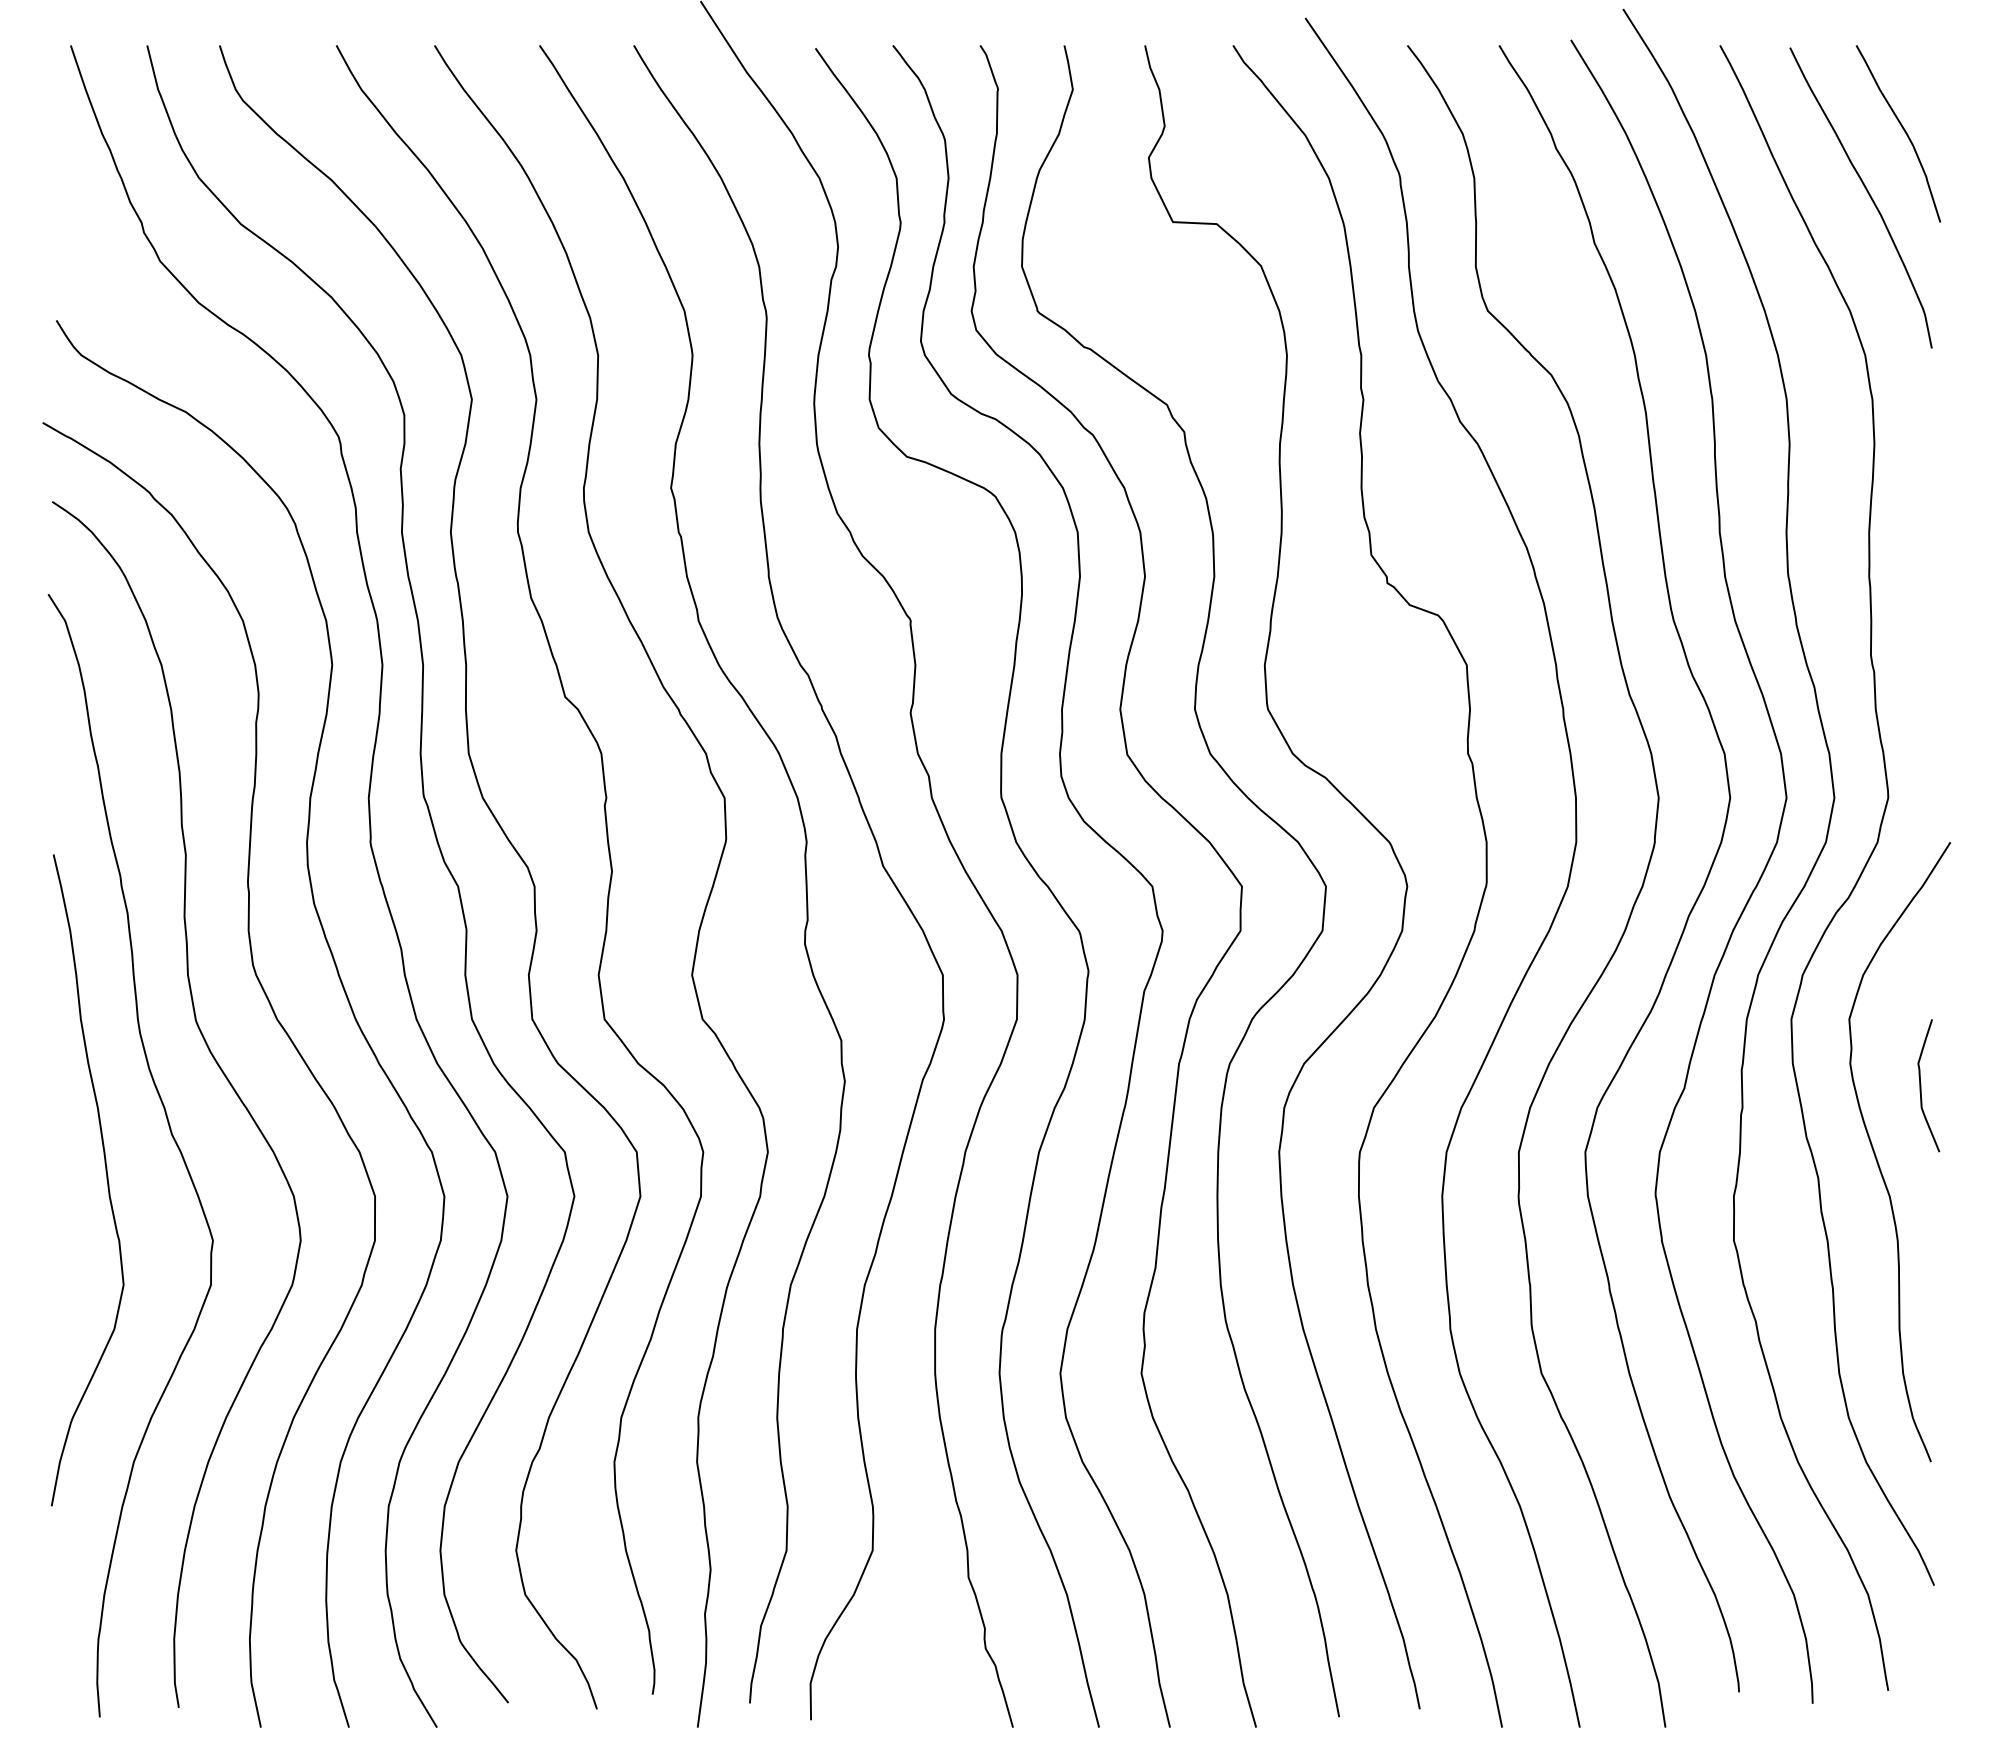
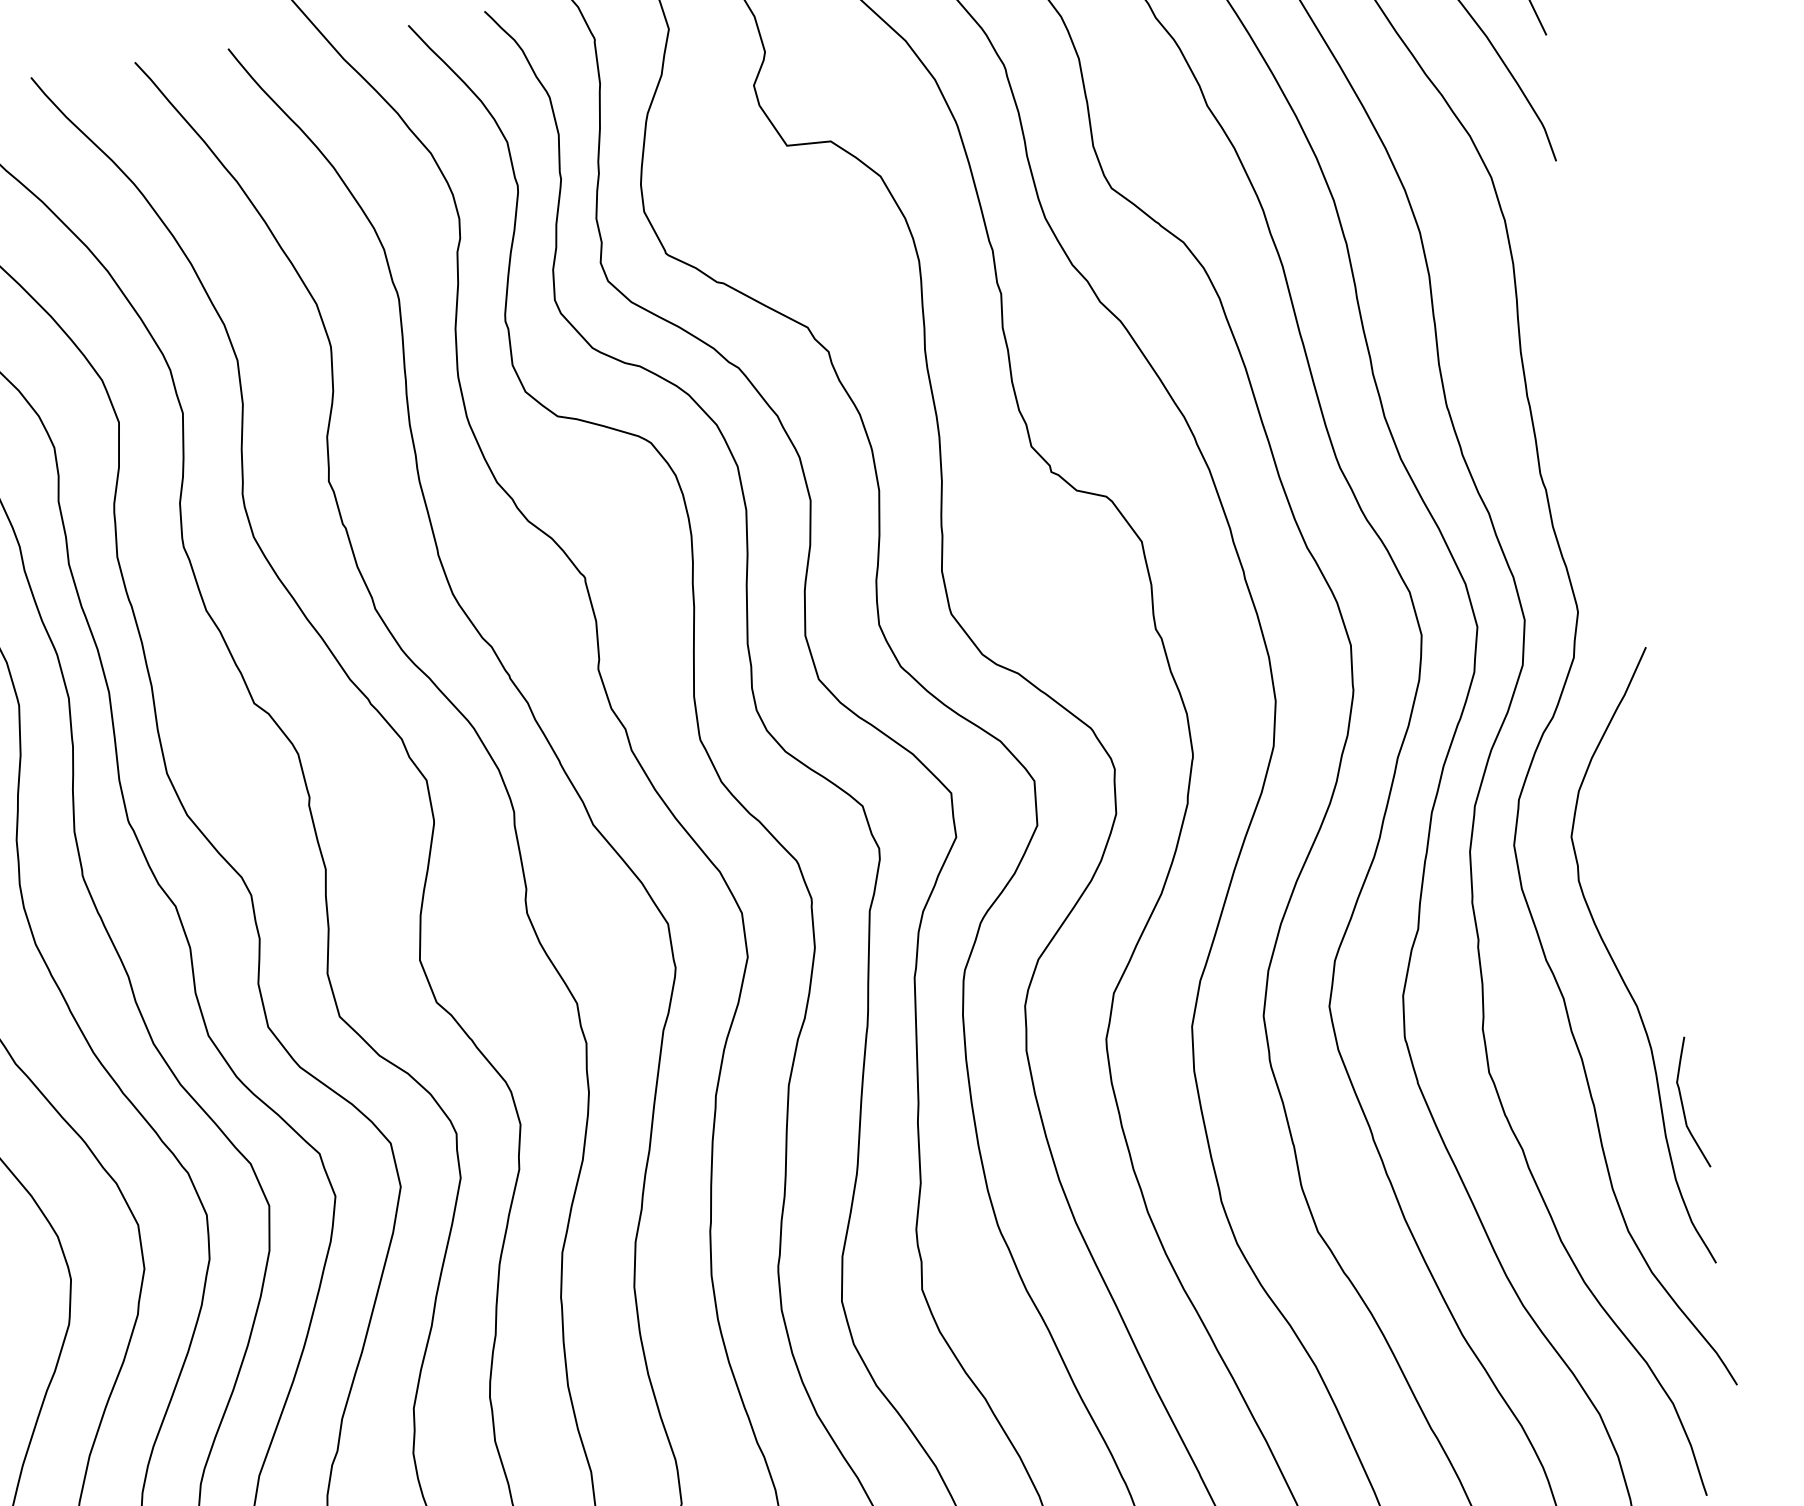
curve: (1921, 1085) -> (1683, 1103), moved

